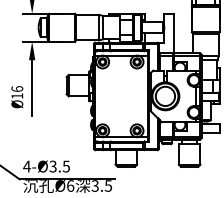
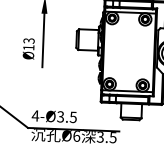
text: (17, 88) -> (29, 40), Ø16 -> Ø13

